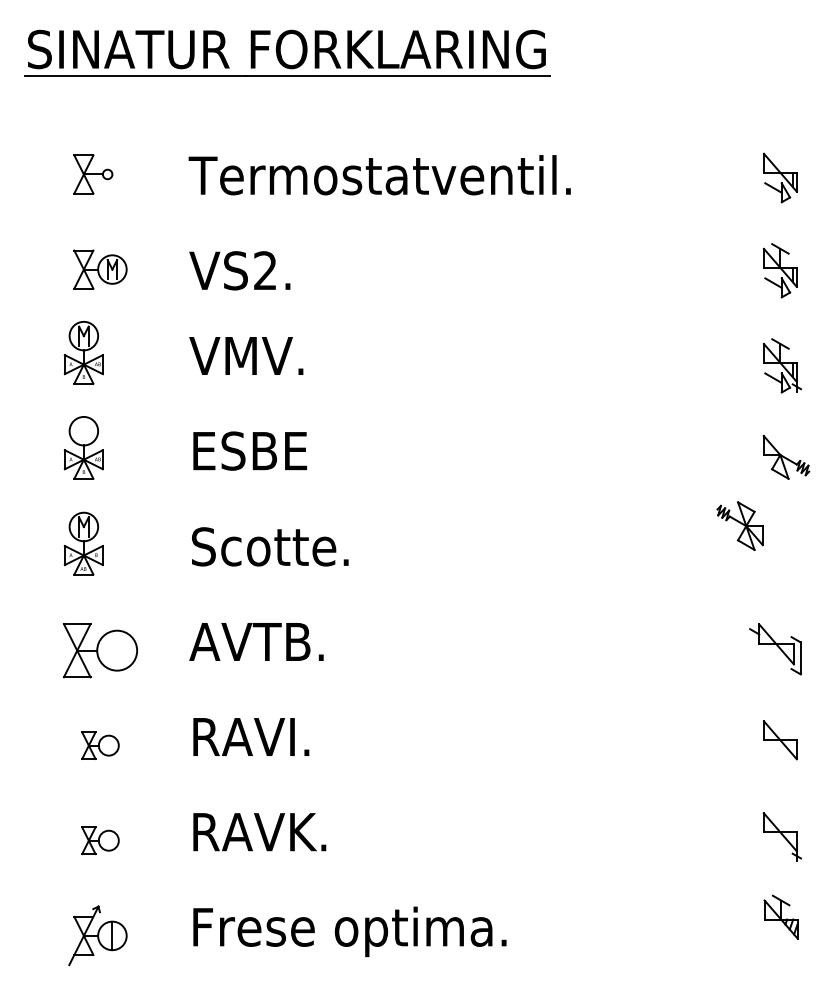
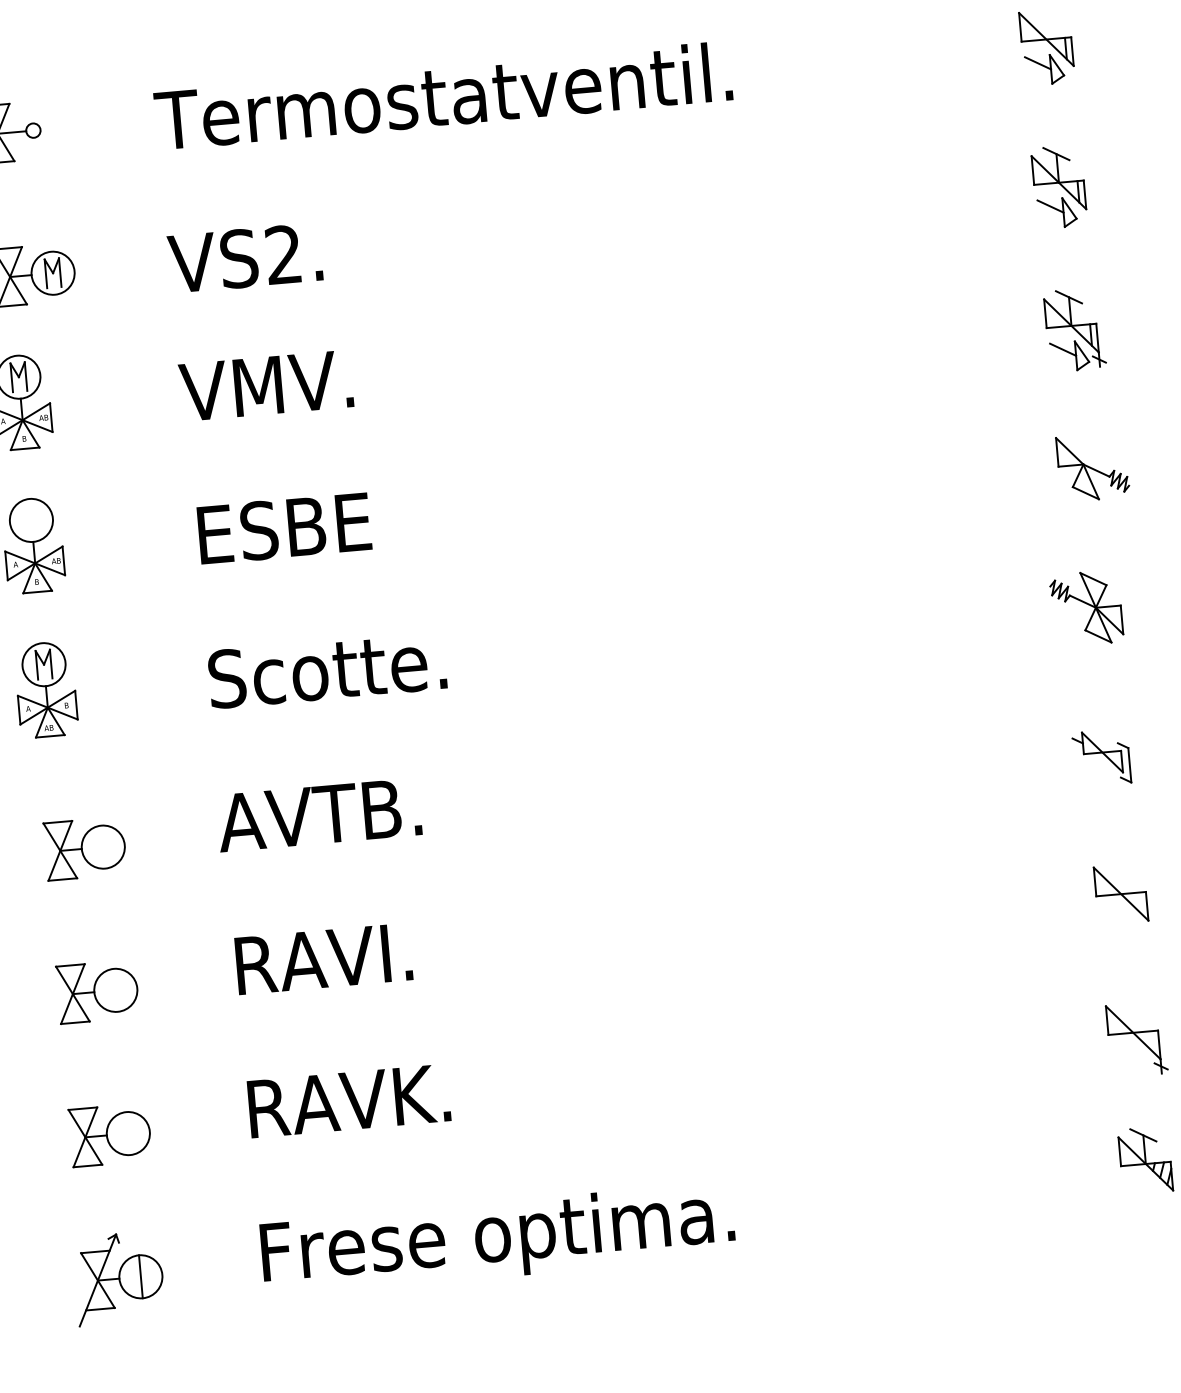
part: (739, 525) -> (1085, 607), moved
part: (775, 649) -> (1101, 758), size x0.71
part: (100, 650) -> (85, 848), size x0.71
part: (100, 745) -> (97, 991), size x1.43
part: (100, 840) -> (110, 1134), size x1.43

